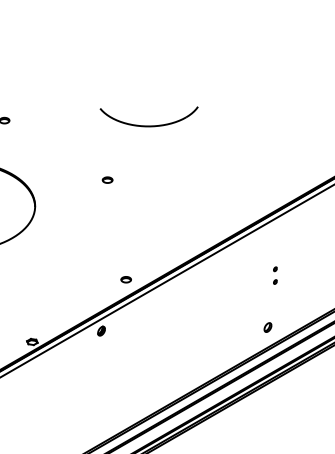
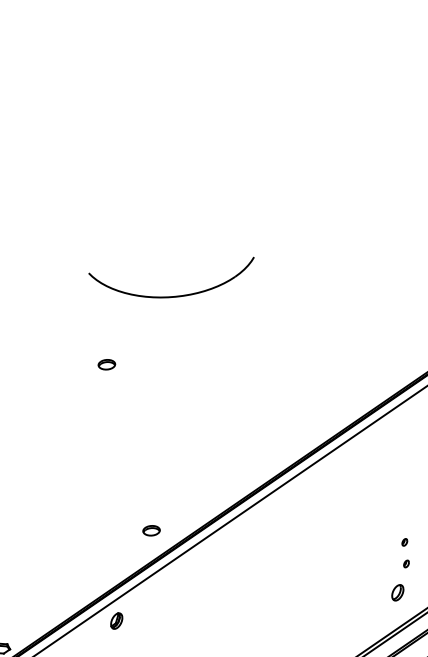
part: (148, 125) -> (172, 295), moved
part: (275, 275) -> (405, 552), moved

